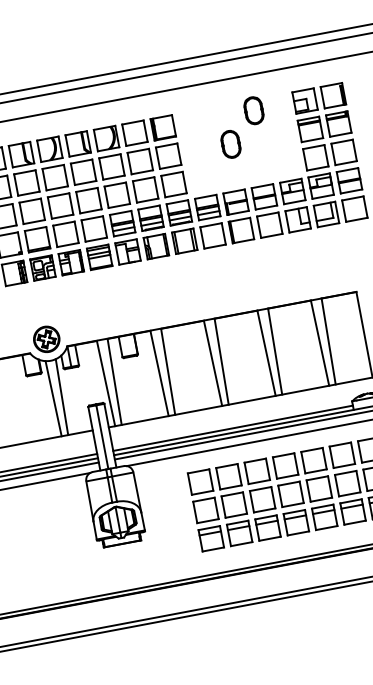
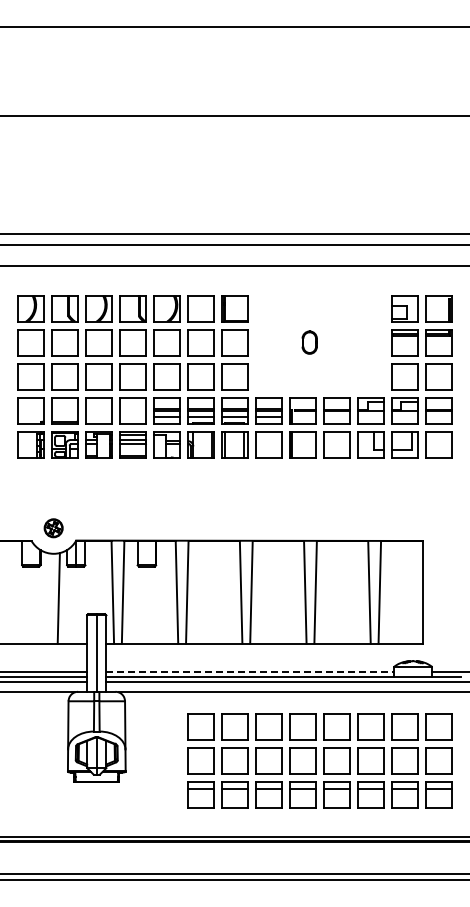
part: (253, 110) -> (343, 308), removed
part: (230, 144) -> (309, 342), size x0.7
part: (46, 339) -> (53, 528), size x0.6
line: (53, 398) -> (48, 598), removed
line: (233, 427) -> (250, 671), solid -> dashed

